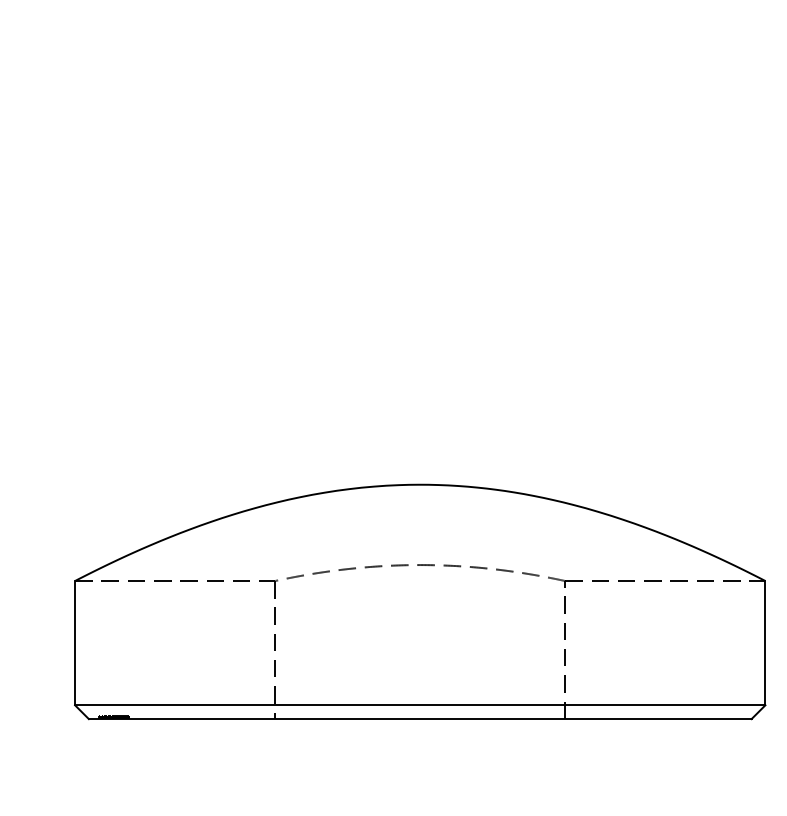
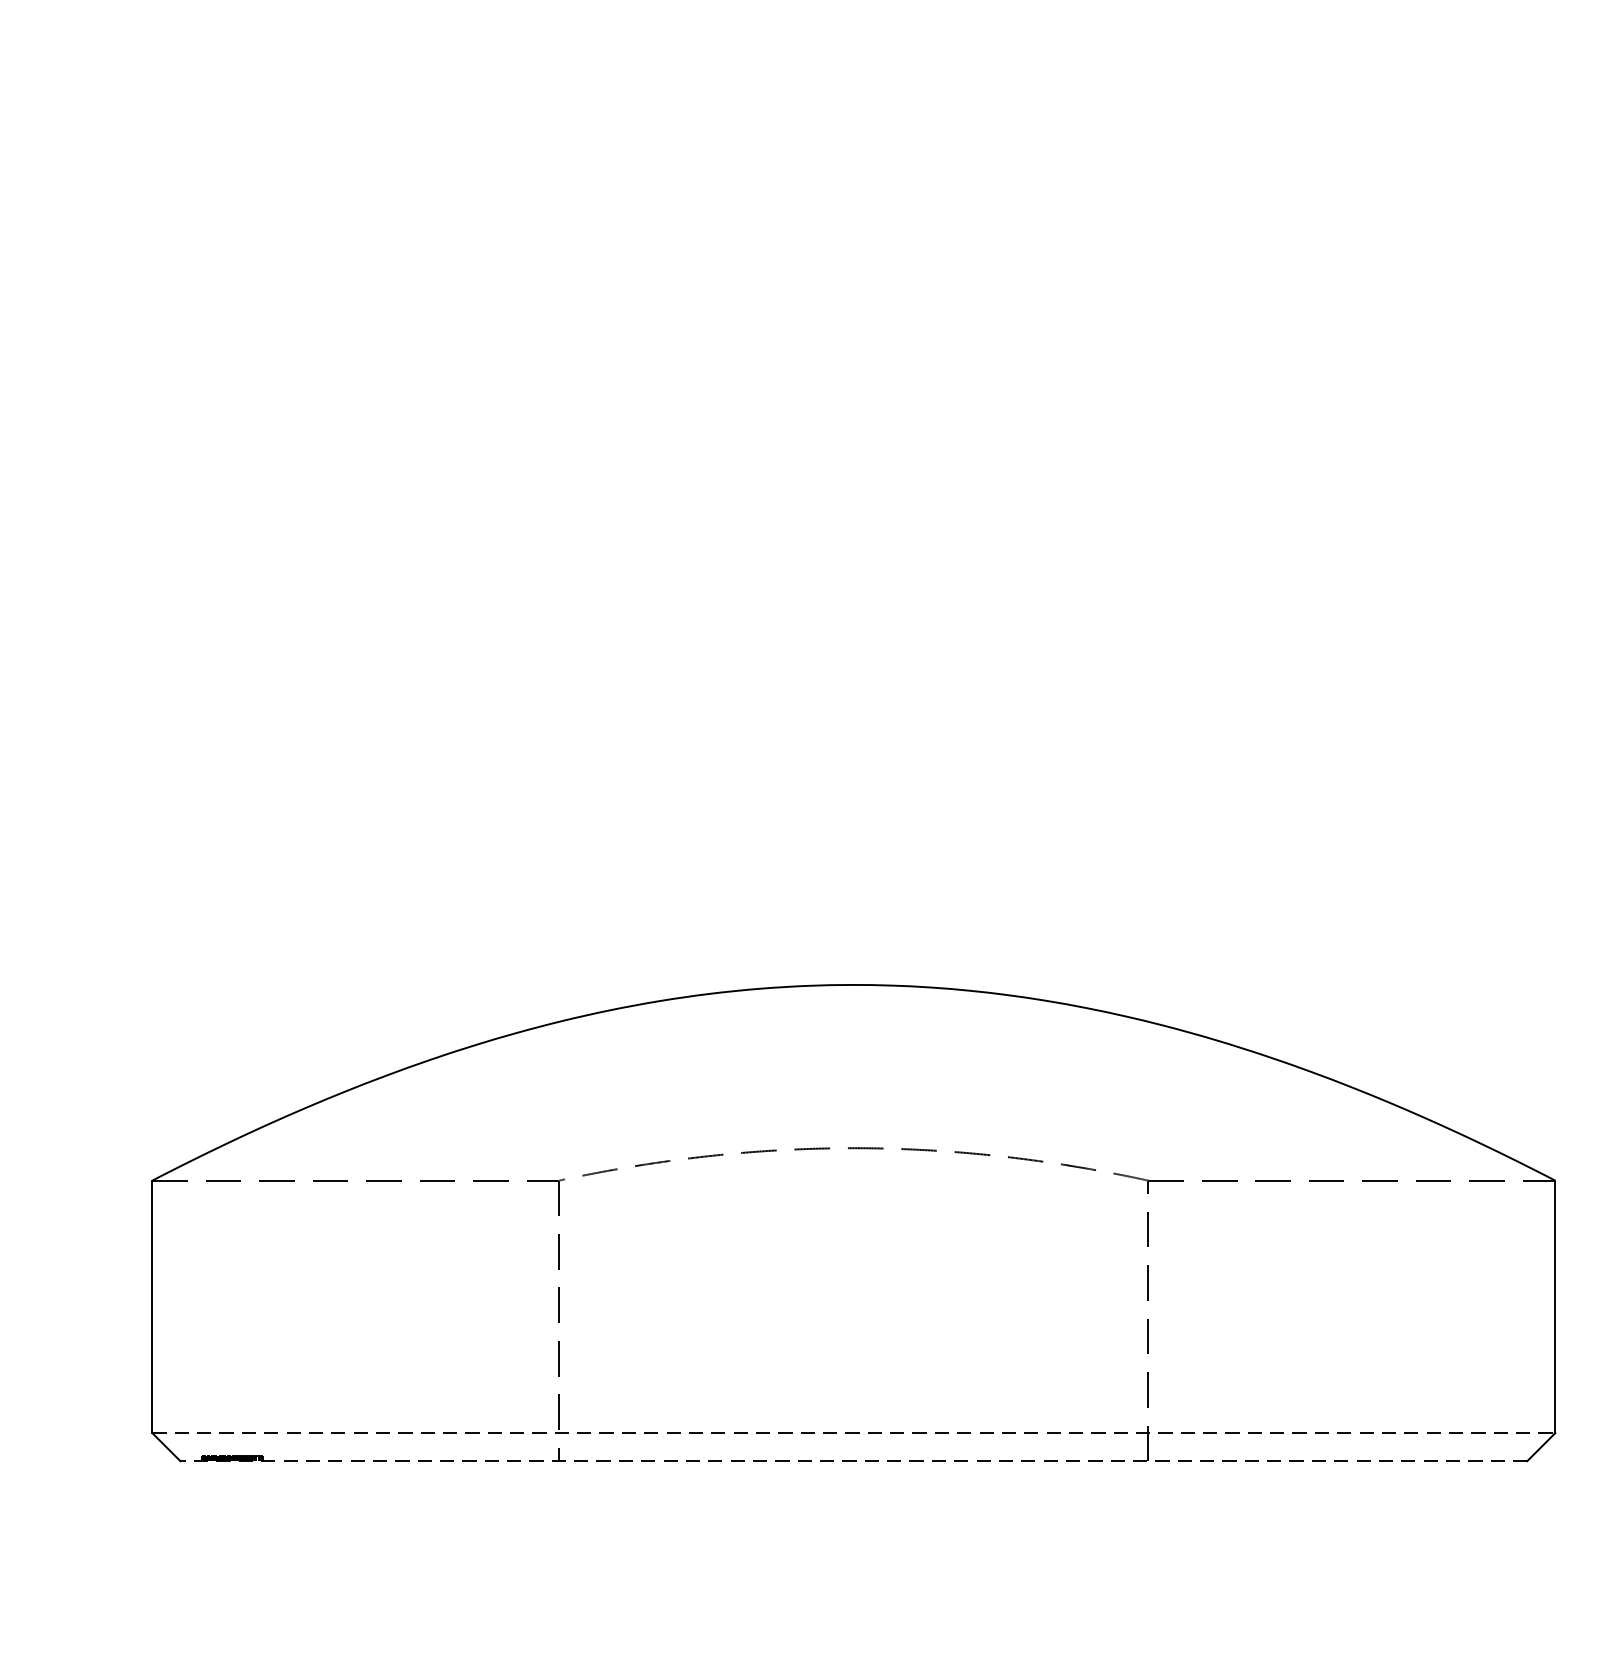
line: (420, 705) -> (854, 1433), solid -> dashed
line: (419, 719) -> (852, 1462), solid -> dashed

